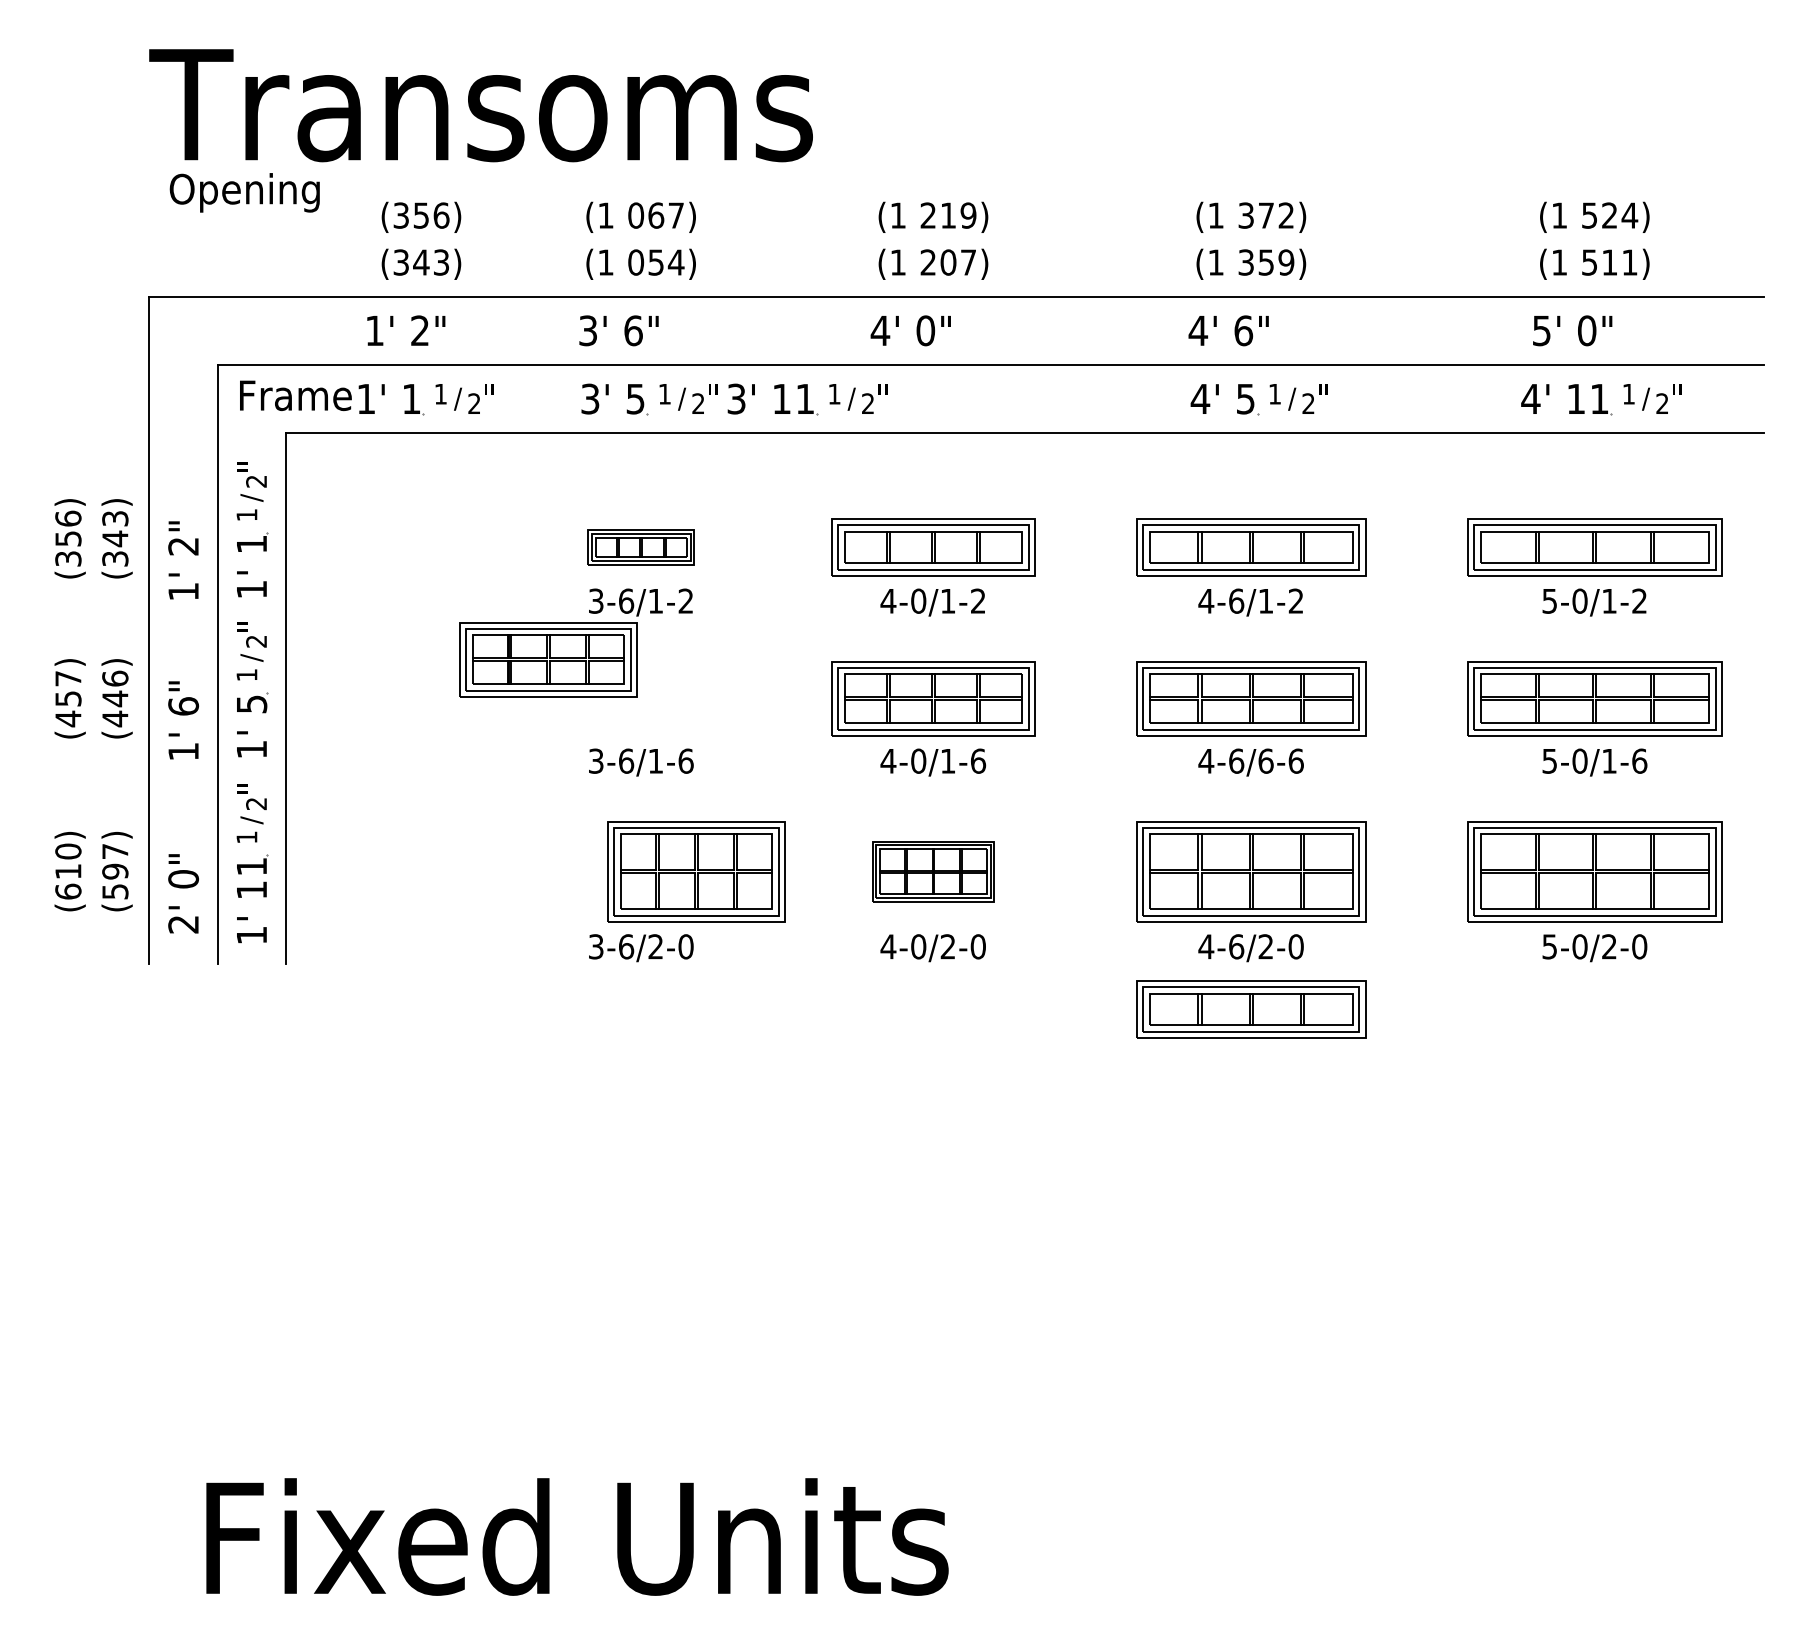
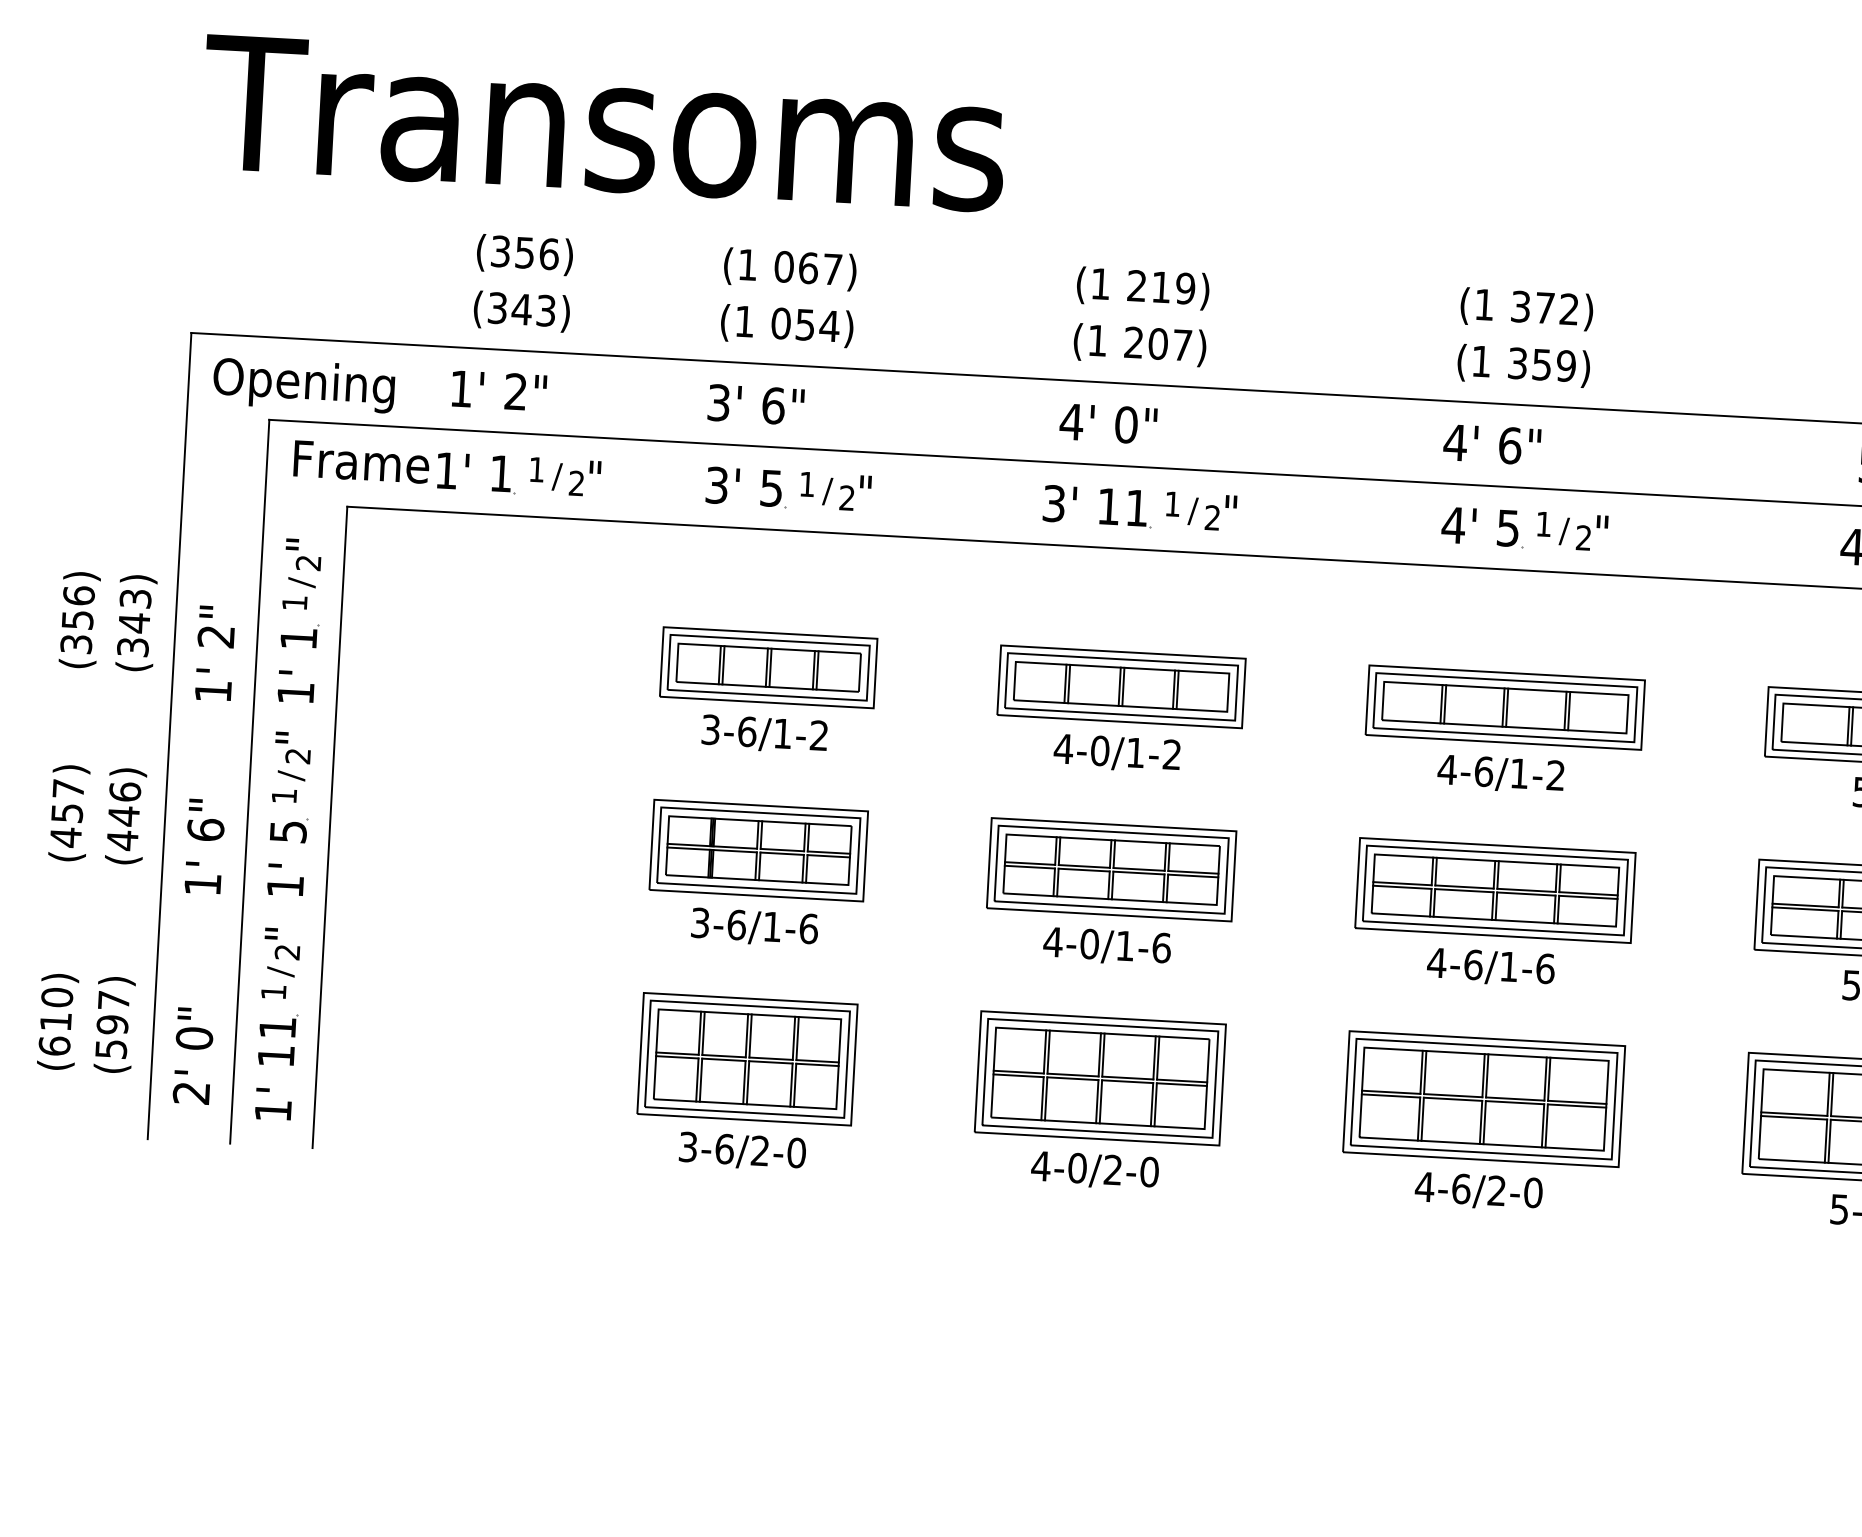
text: (244, 192) -> (303, 384), moved
part: (807, 399) -> (1139, 508), moved
part: (641, 547) -> (769, 667), size x1.67
part: (548, 659) -> (759, 850), moved
text: (1265, 760) -> (1508, 965), 4-6/6-6 -> 4-6/1-6
part: (696, 871) -> (747, 1059), moved
part: (933, 871) -> (1100, 1078), size x1.67
part: (1251, 1009) -> (1475, 1265), removed

